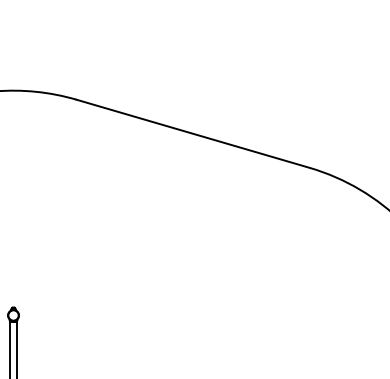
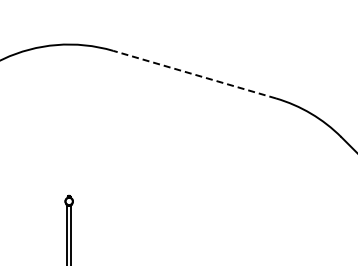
line: (193, 133) -> (194, 74), solid -> dashed

